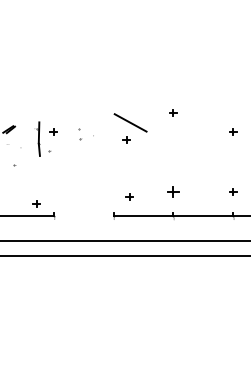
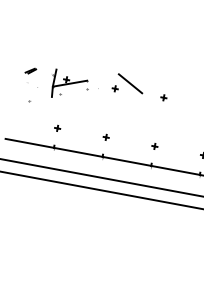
part: (173, 112) -> (164, 97), moved
line: (58, 135) -> (70, 83), added
part: (126, 139) -> (115, 88), moved
part: (173, 191) -> (154, 145), size x0.62
part: (129, 196) -> (106, 136), moved
part: (36, 203) -> (57, 127), moved
line: (83, 216) -> (78, 152), added

